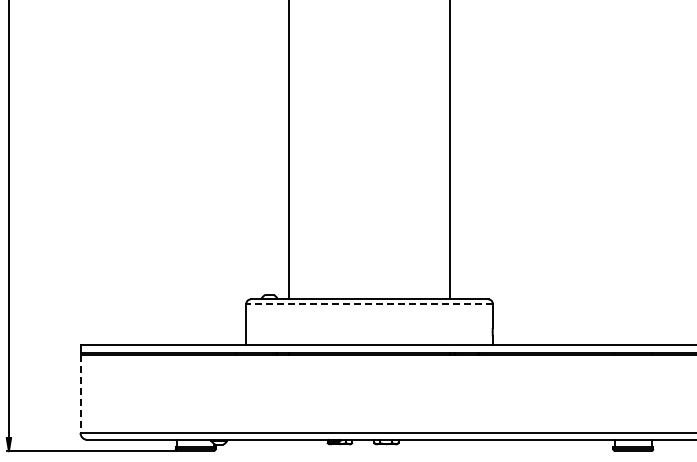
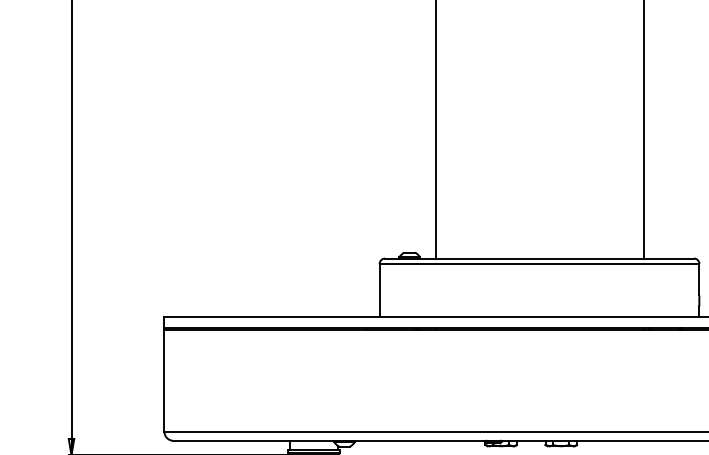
line: (369, 303) -> (539, 263), dashed -> solid
line: (80, 394) -> (164, 381), dashed -> solid

